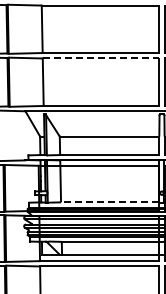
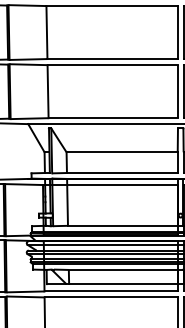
line: (101, 58) -> (113, 65), dashed -> solid
line: (109, 202) -> (122, 225), dashed -> solid

